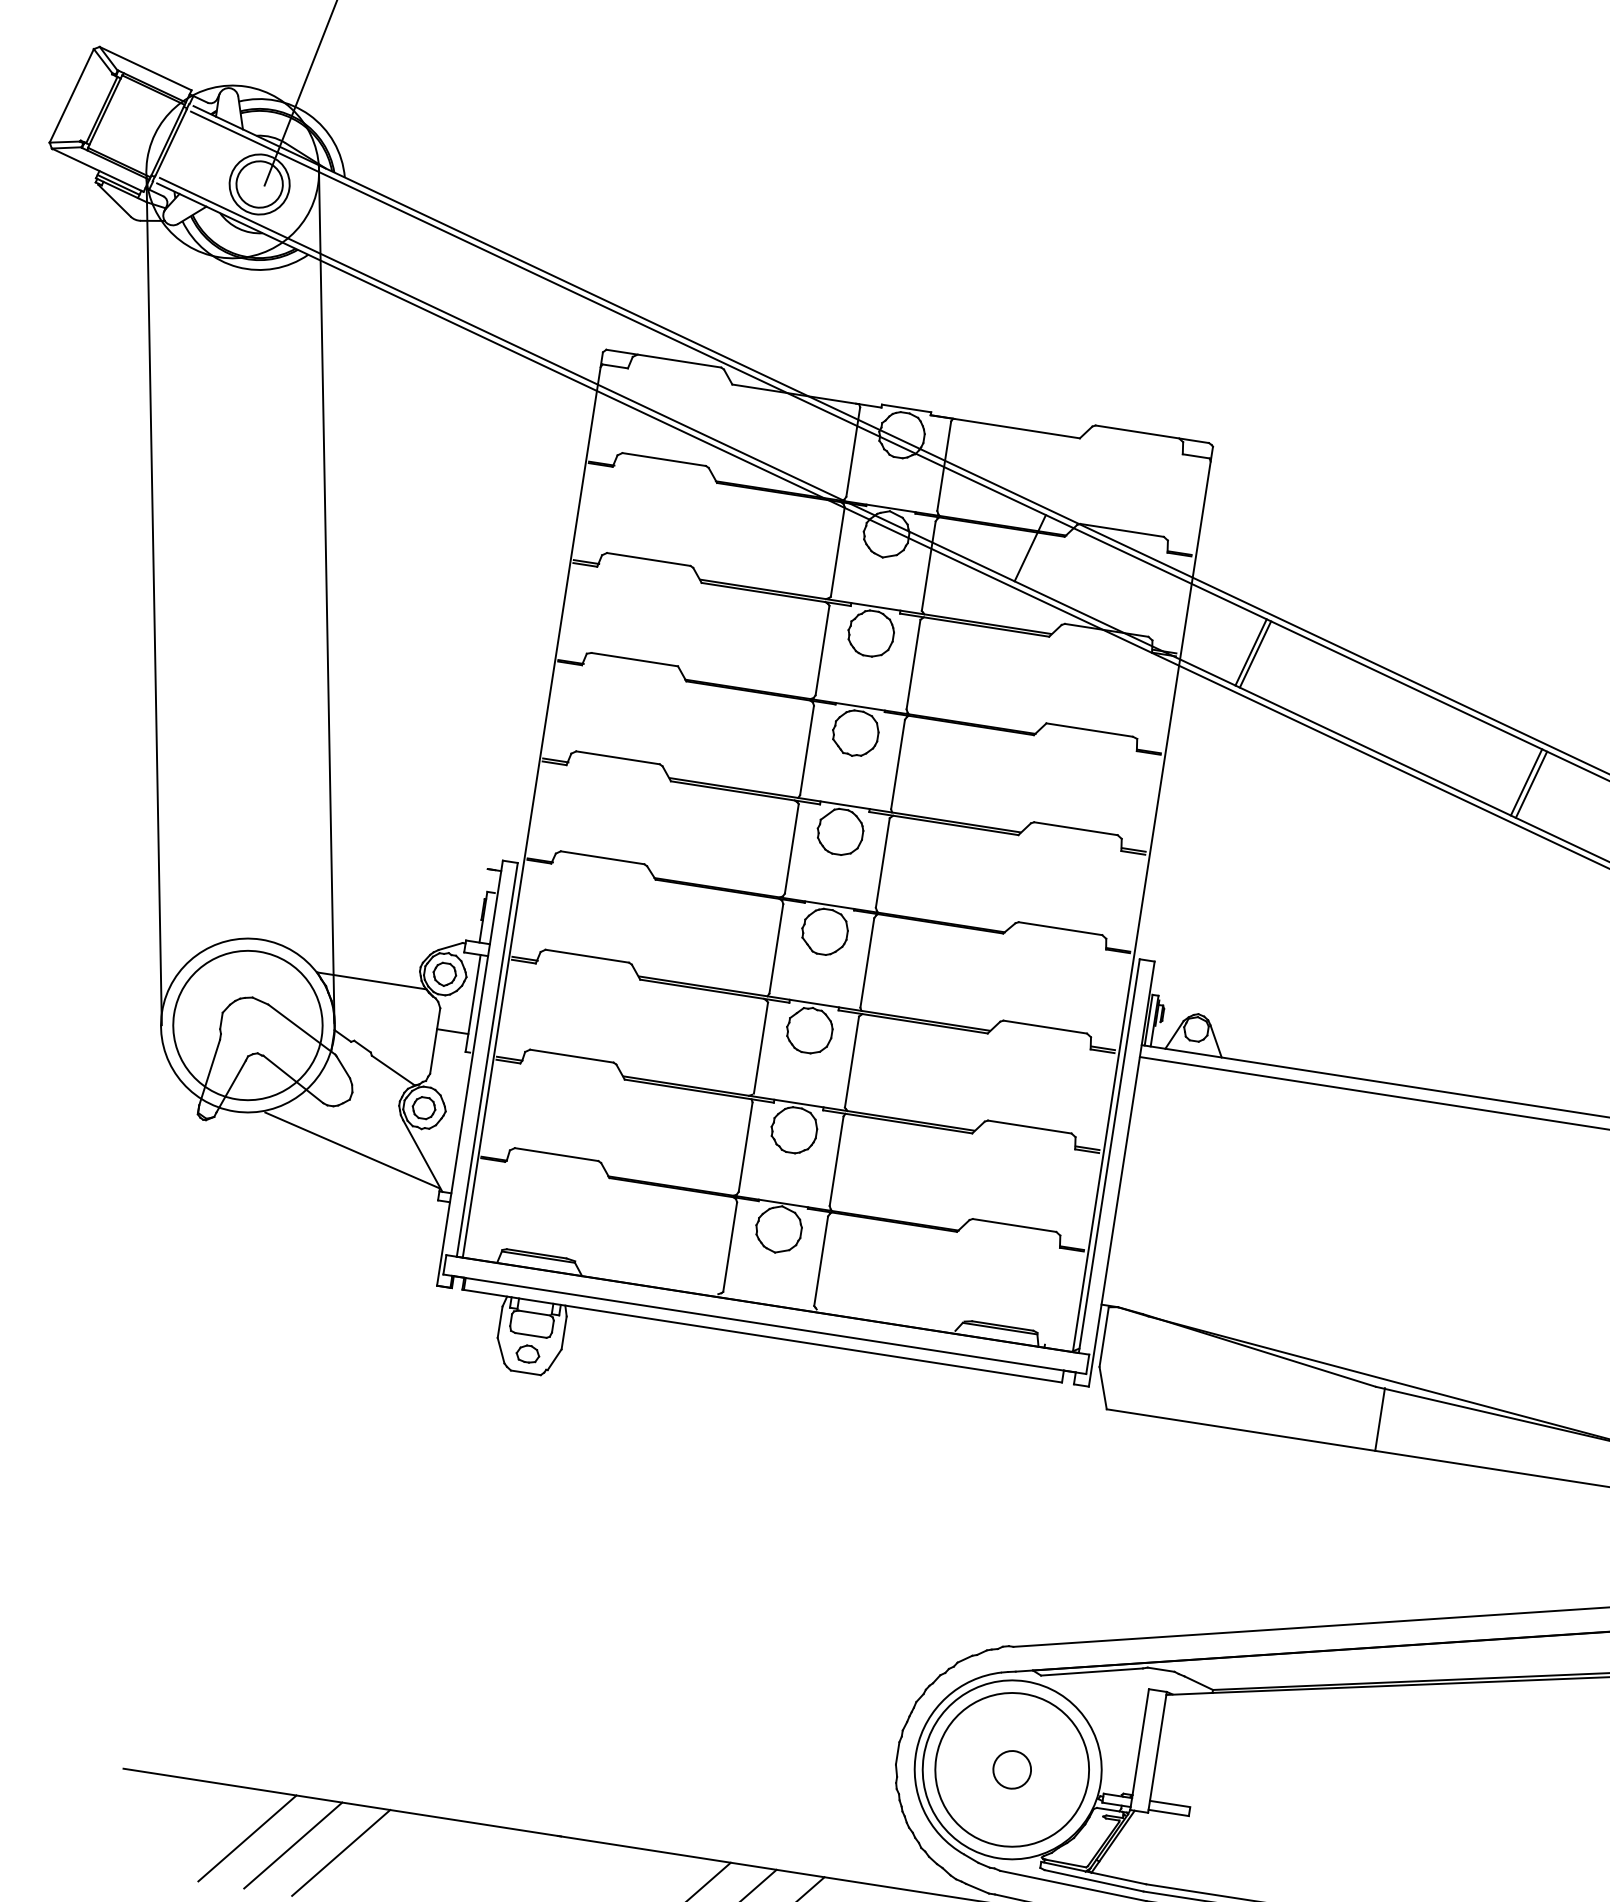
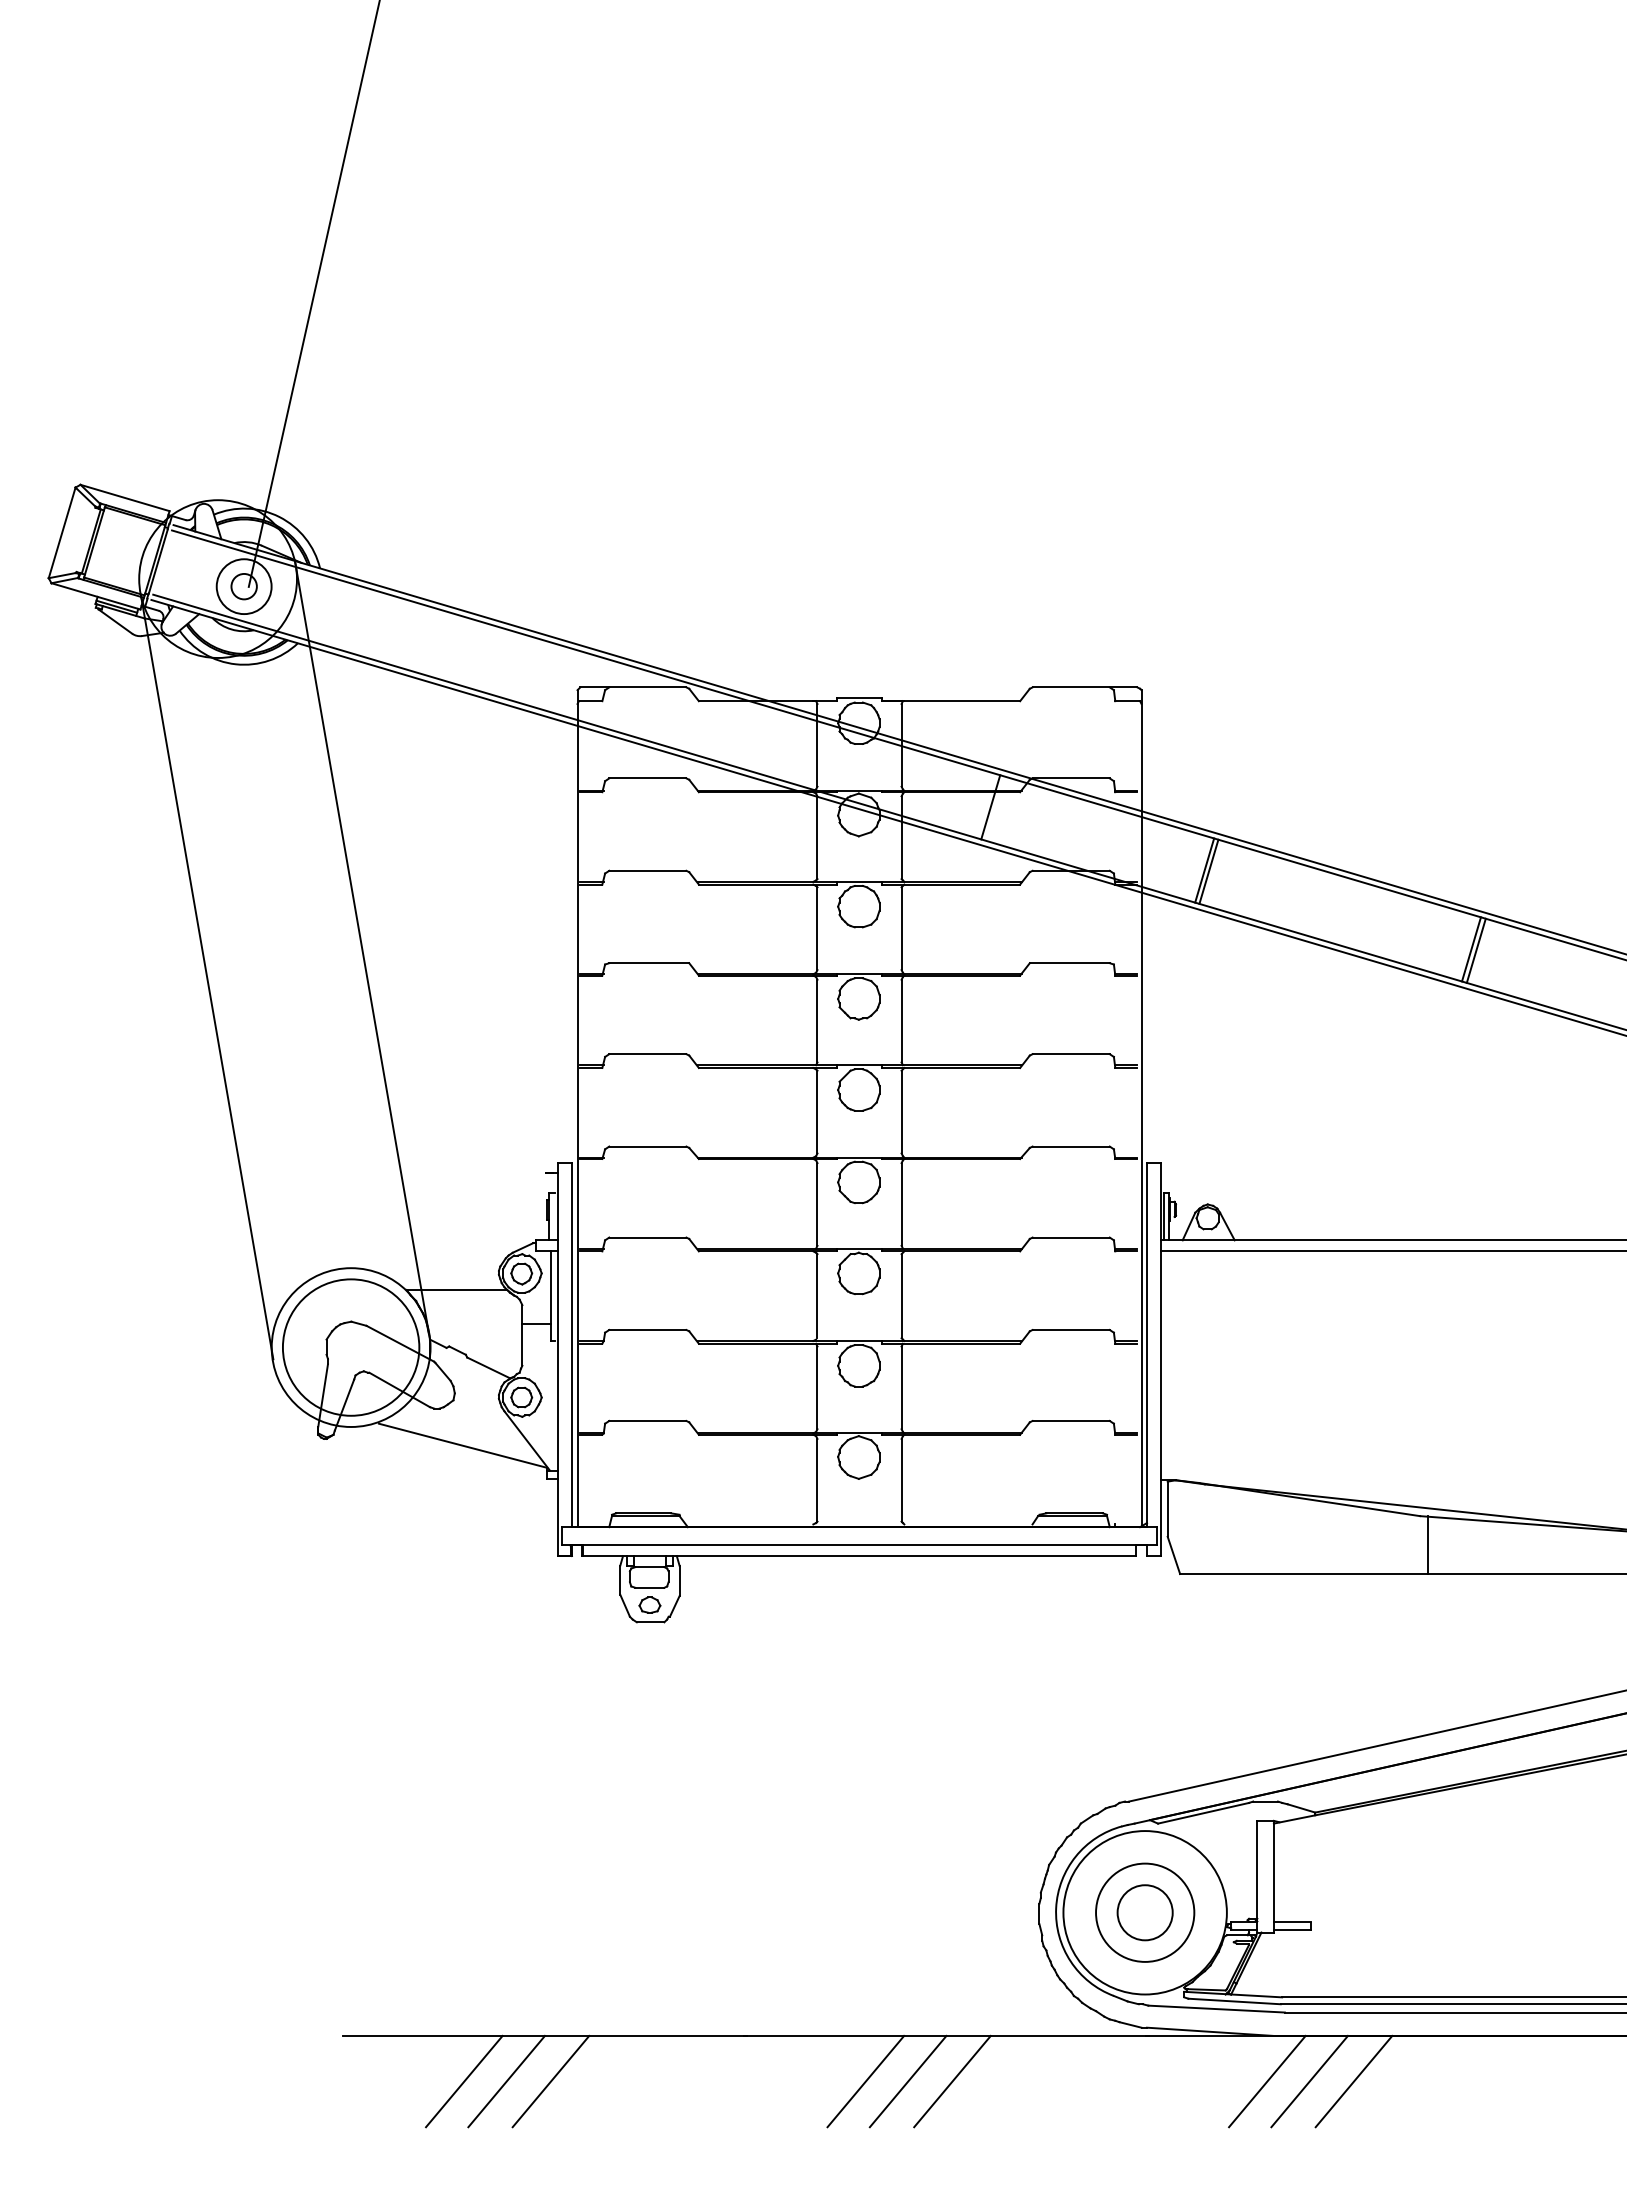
circle: (260, 184) -> (244, 586), size x0.6
circle: (1011, 1769) -> (1144, 1912), size x0.7
circle: (1011, 1769) -> (1144, 1912), size x1.6

